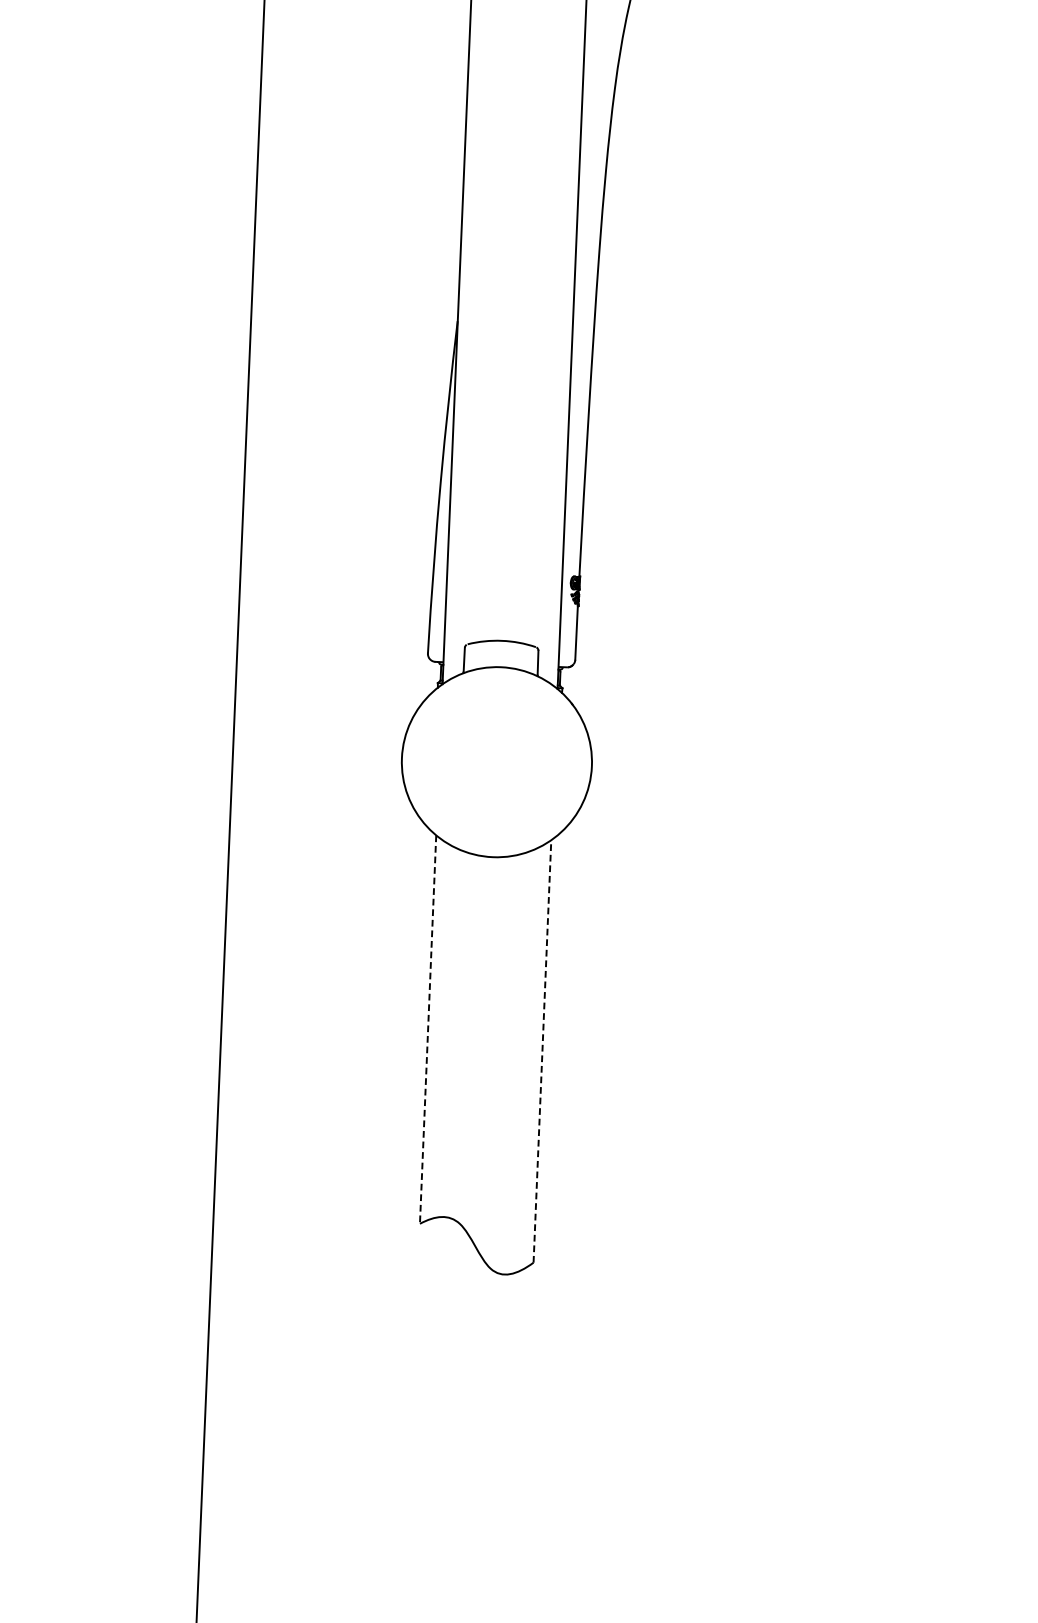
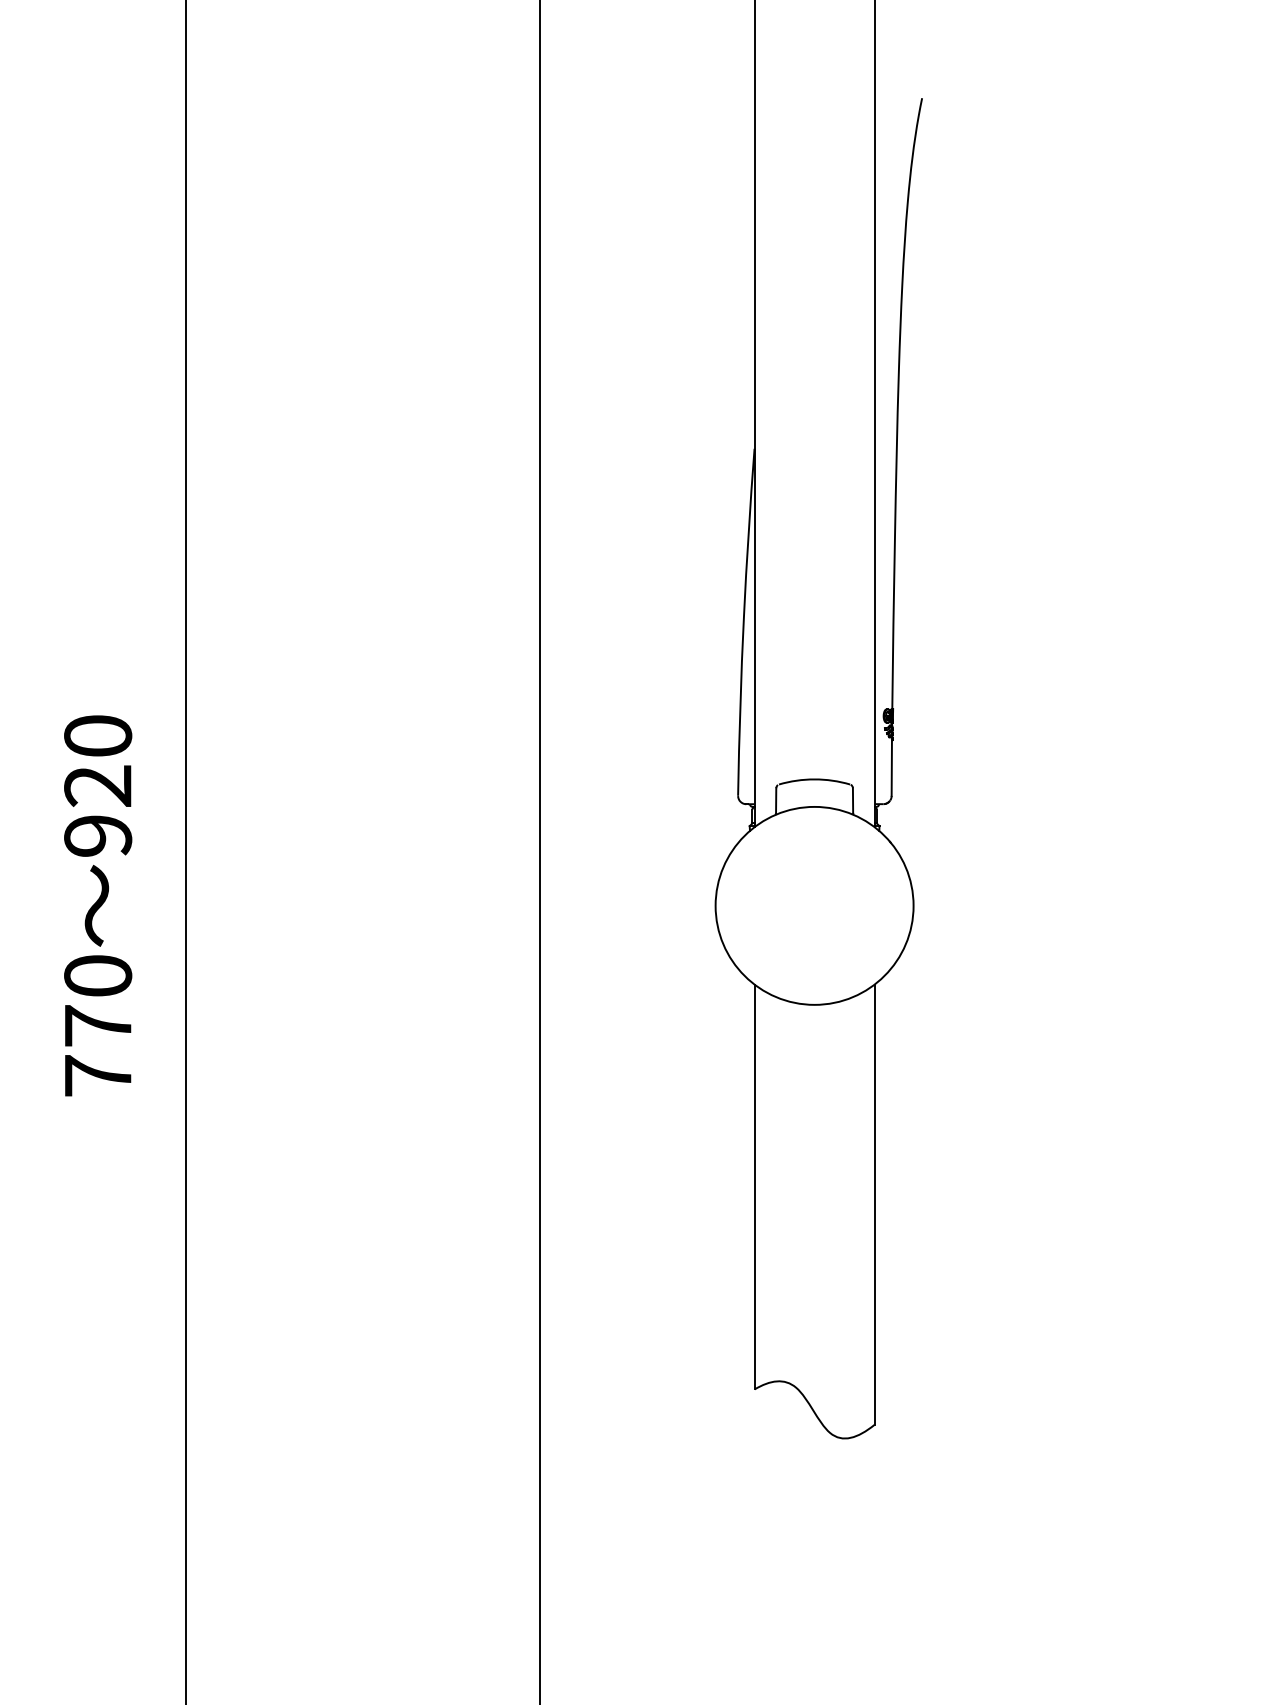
line: (427, 1030) -> (754, 1187), dashed -> solid
line: (542, 1051) -> (874, 1204), dashed -> solid

